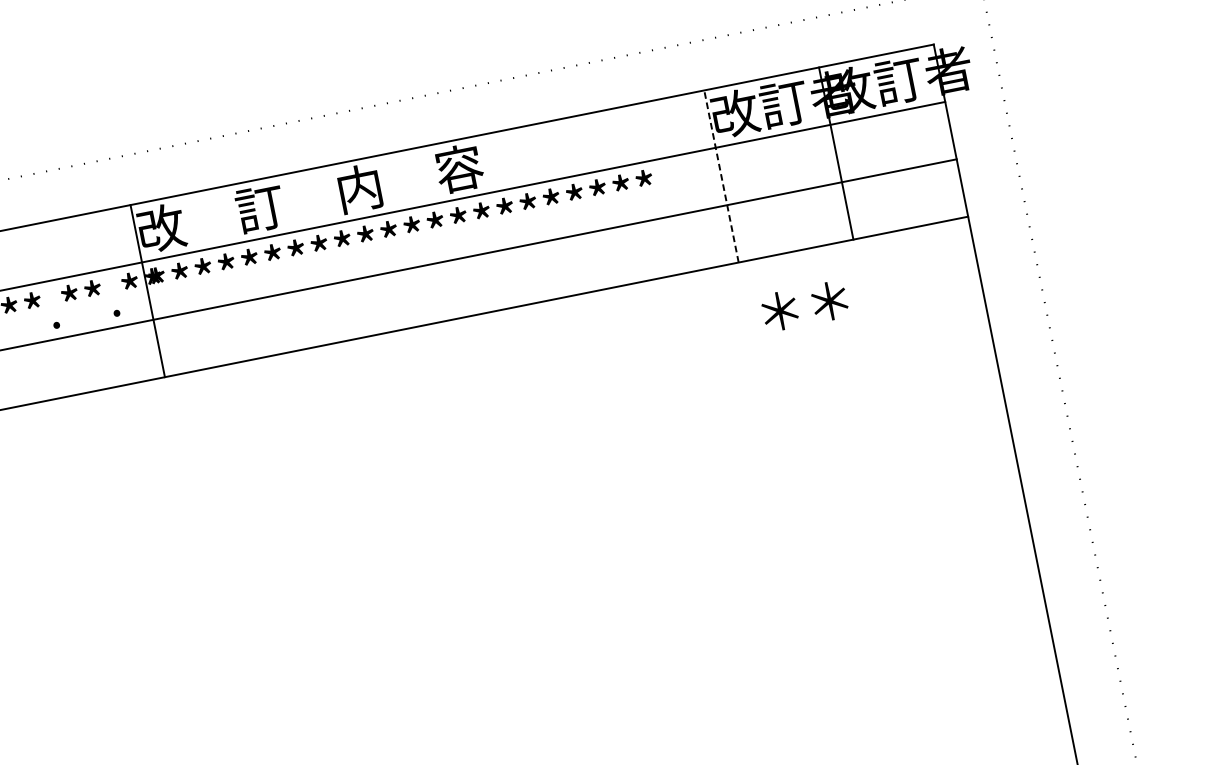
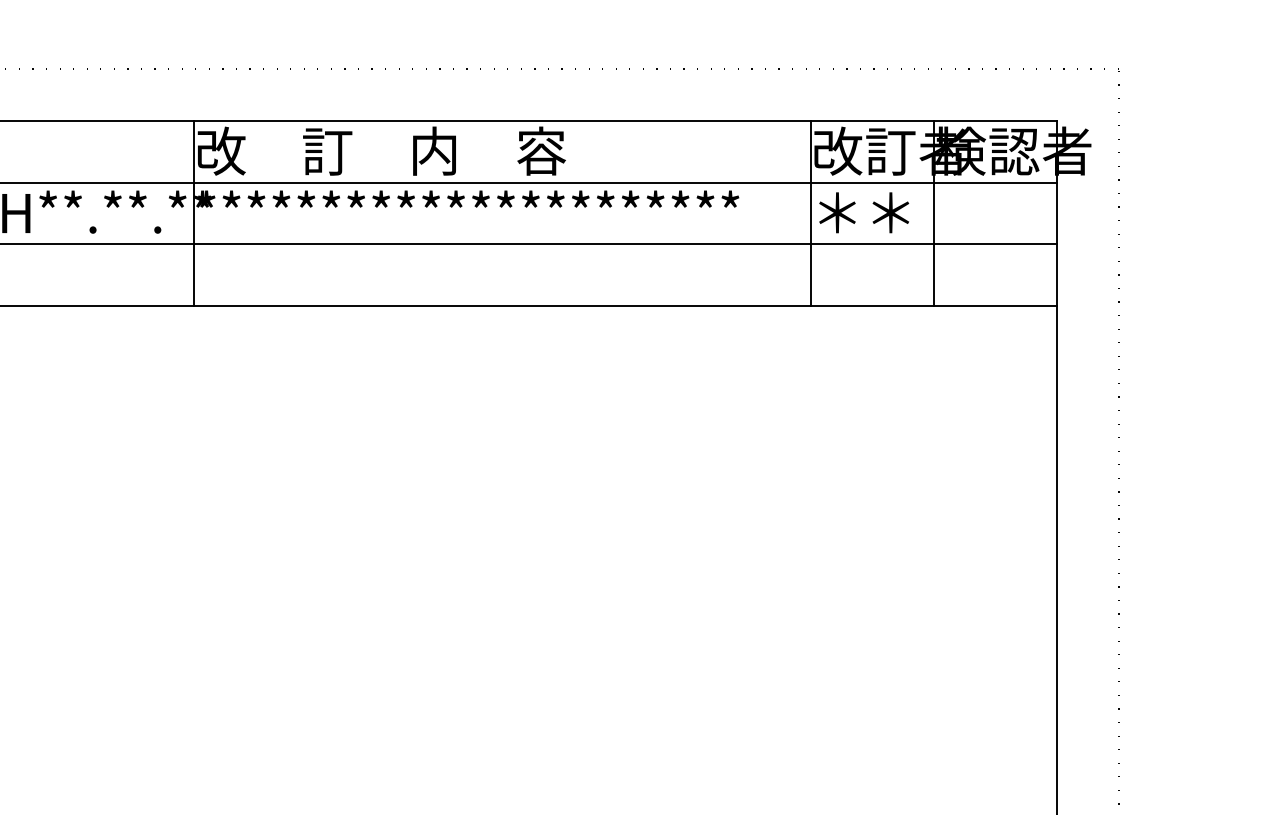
text: (874, 85) -> (987, 150), 改訂者 -> 検認者
line: (721, 176) -> (810, 213), dashed -> solid
text: (805, 305) -> (864, 212), moved

